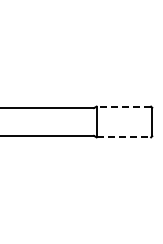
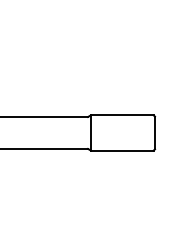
line: (123, 106) -> (121, 115), dashed -> solid
line: (124, 137) -> (123, 150), dashed -> solid

